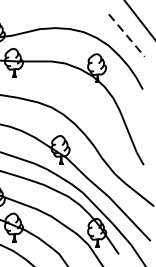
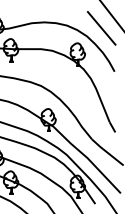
line: (127, 35) -> (102, 28), dashed -> solid

